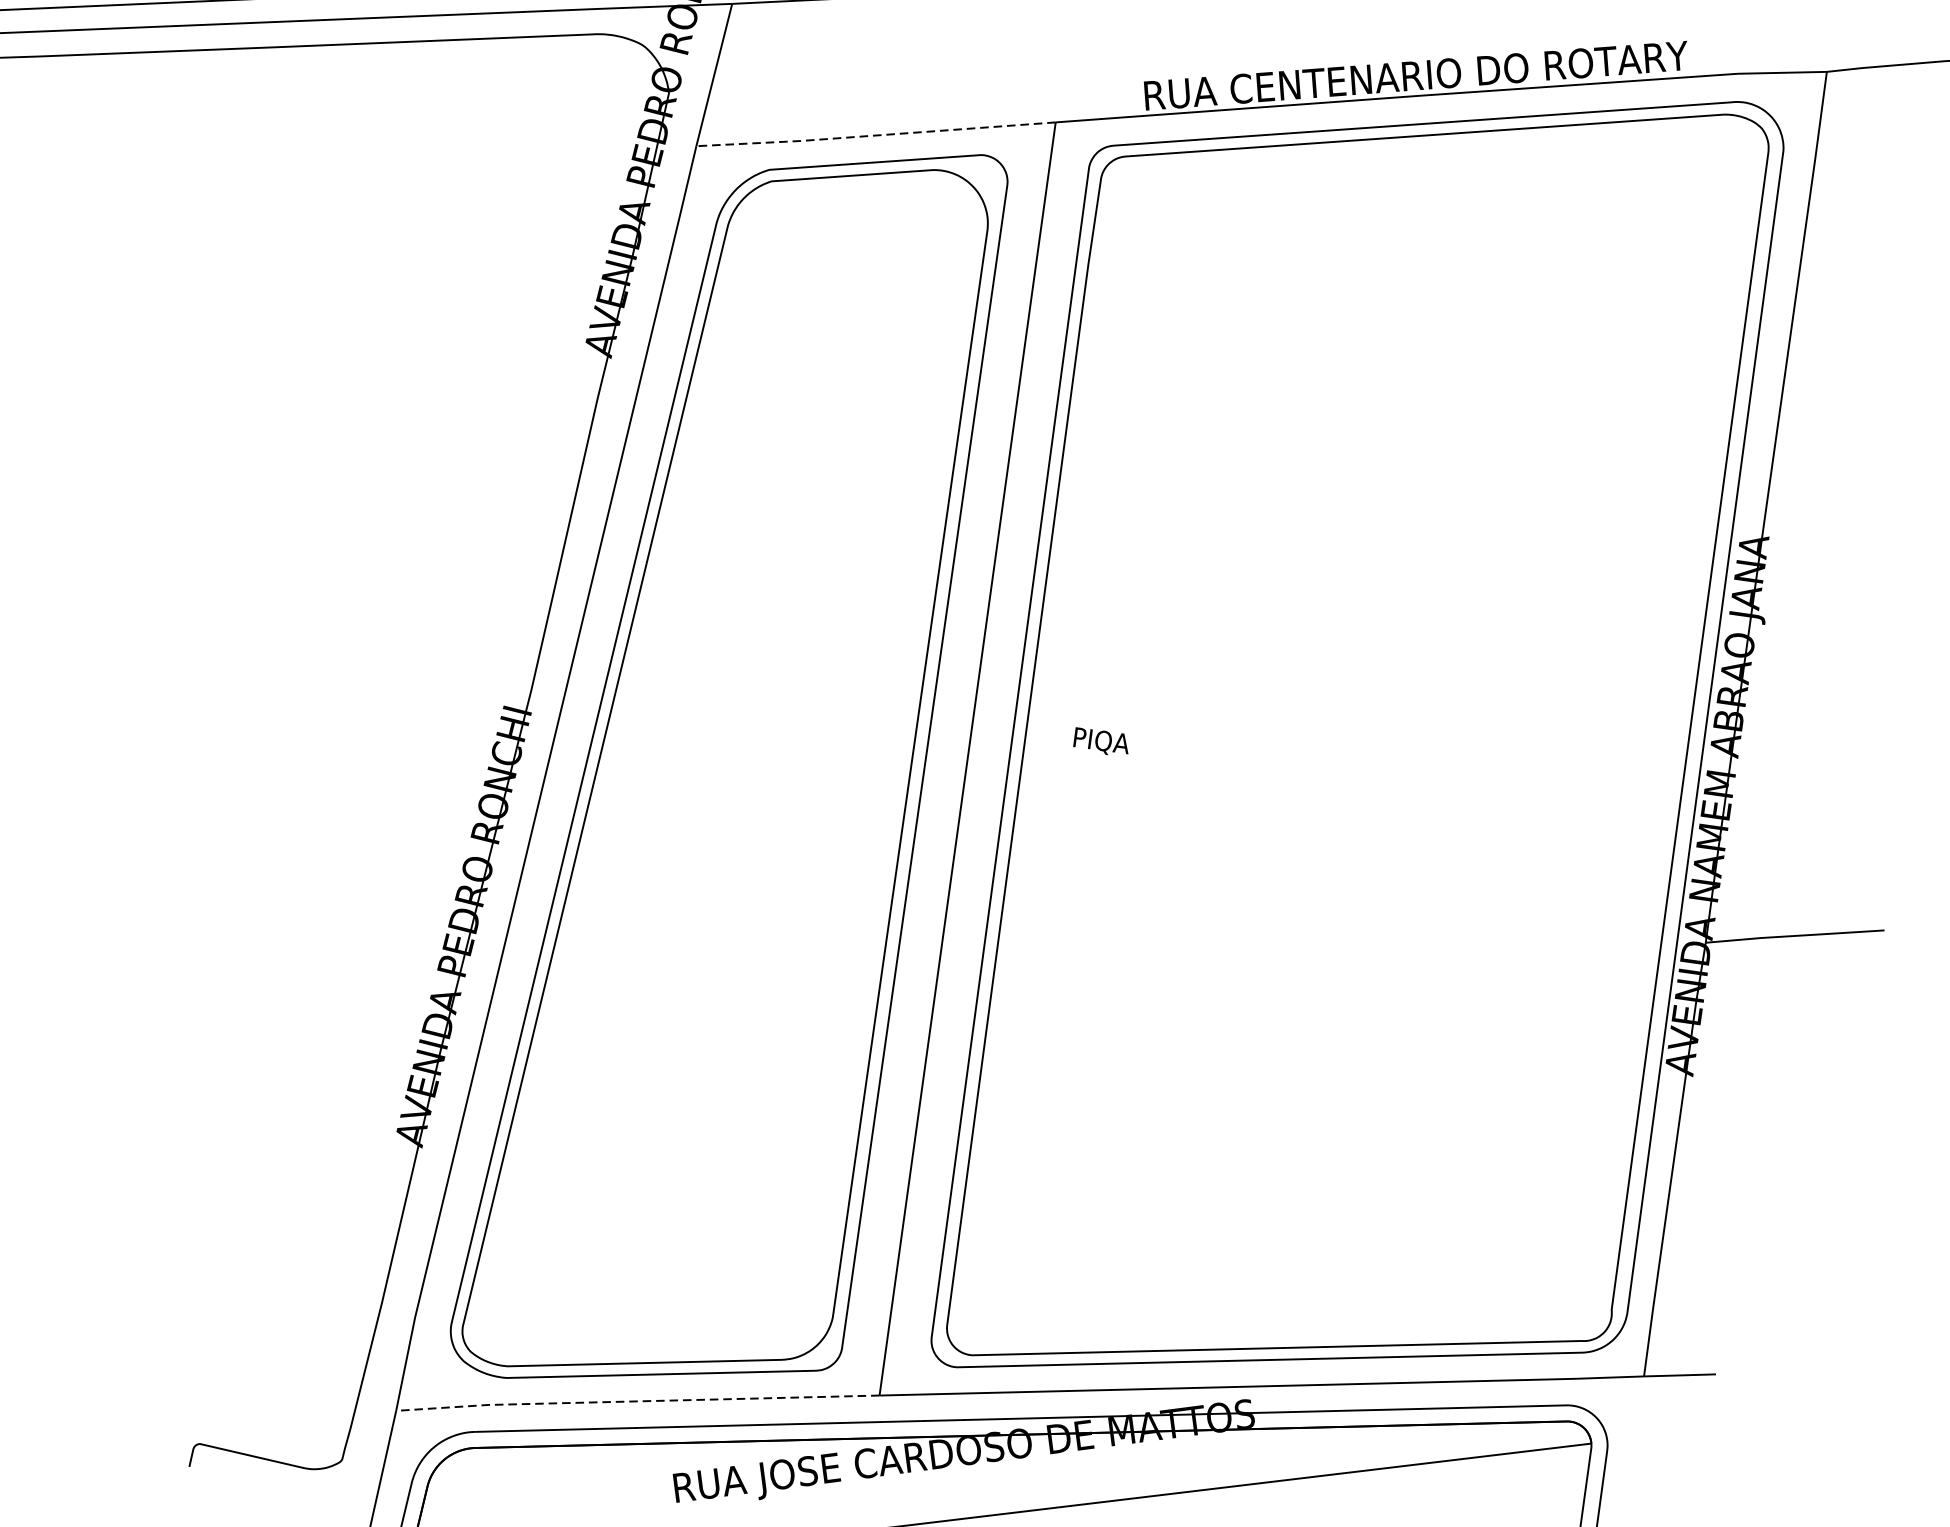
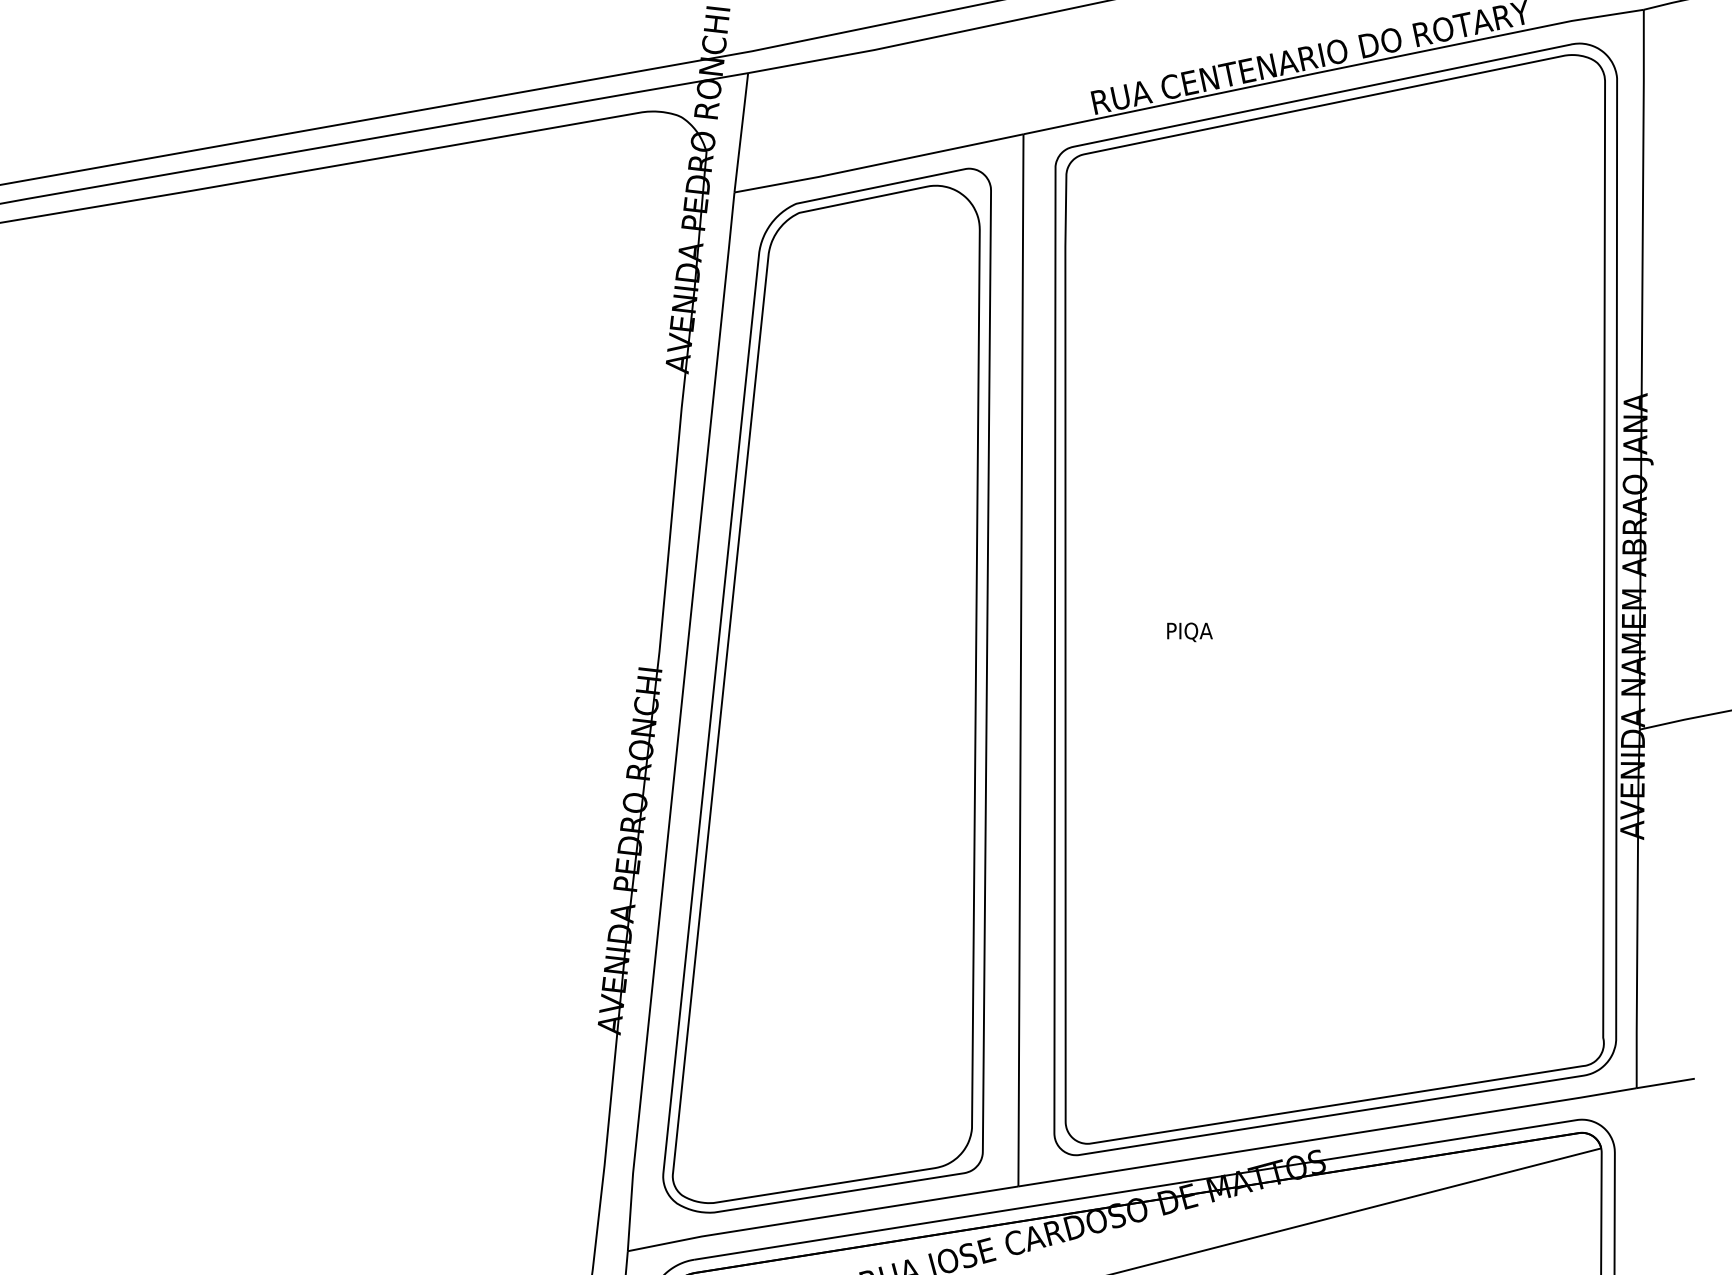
line: (876, 135) -> (879, 164), dashed -> solid
text: (1101, 742) -> (1189, 632), moved
line: (637, 1401) -> (822, 1217), dashed -> solid

